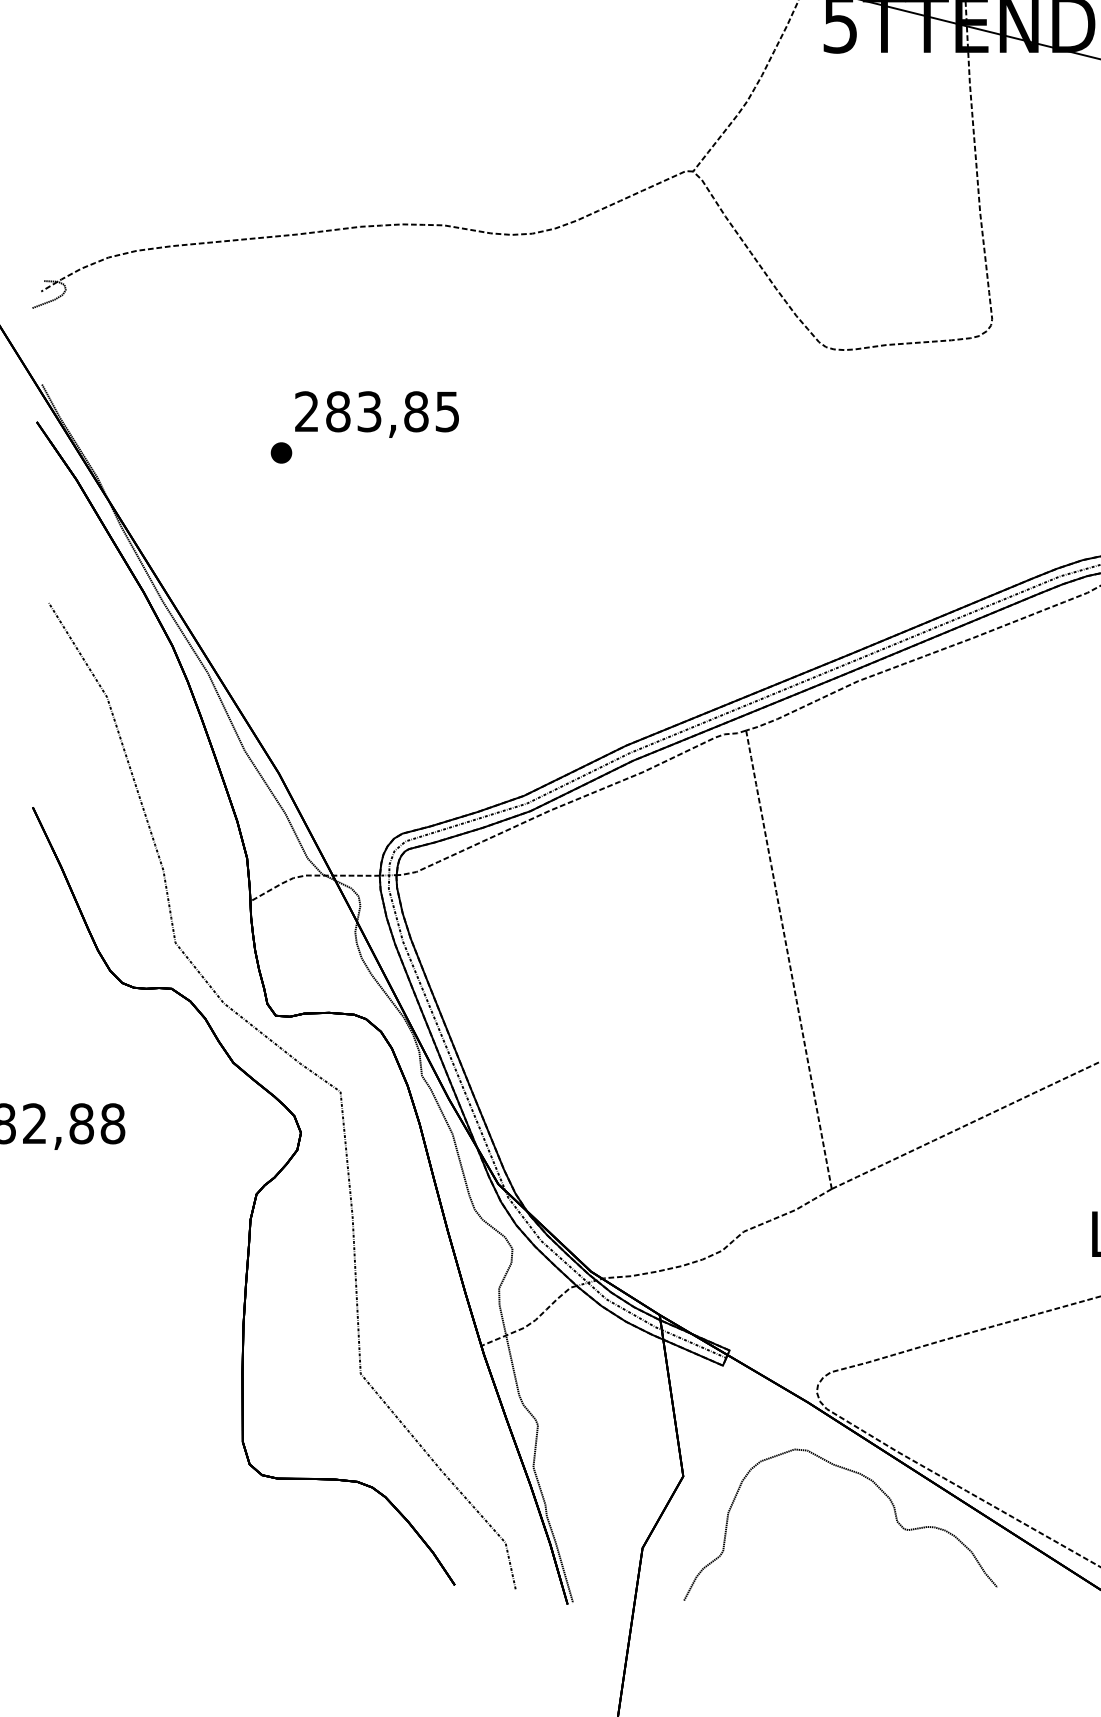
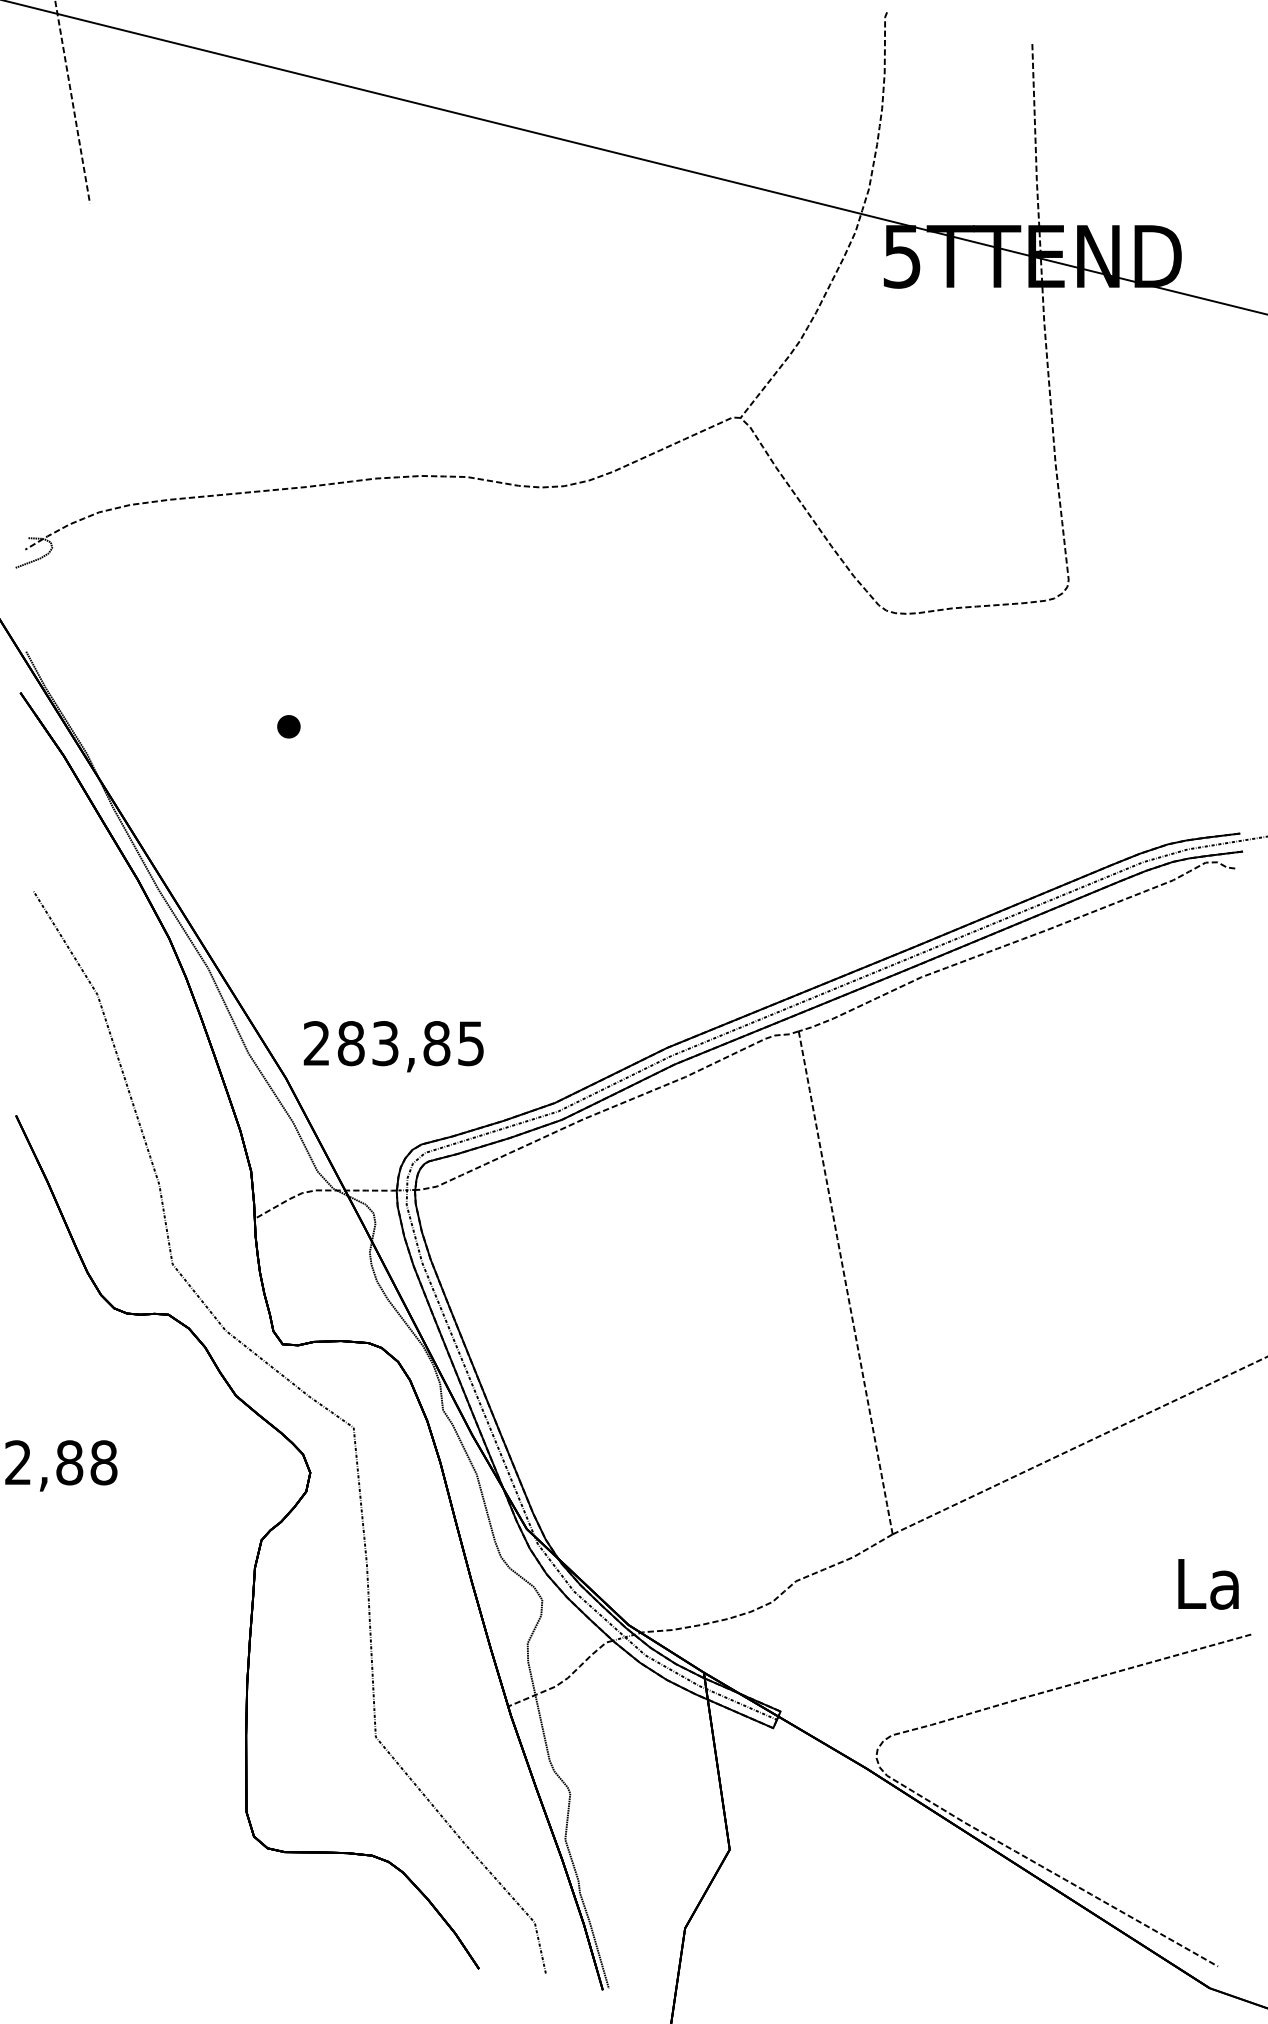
text: (376, 414) -> (393, 1046), moved
curve: (877, 1487) -> (942, 1861), removed

